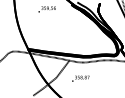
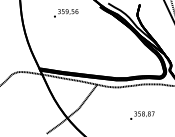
text: (80, 78) -> (141, 115), moved

